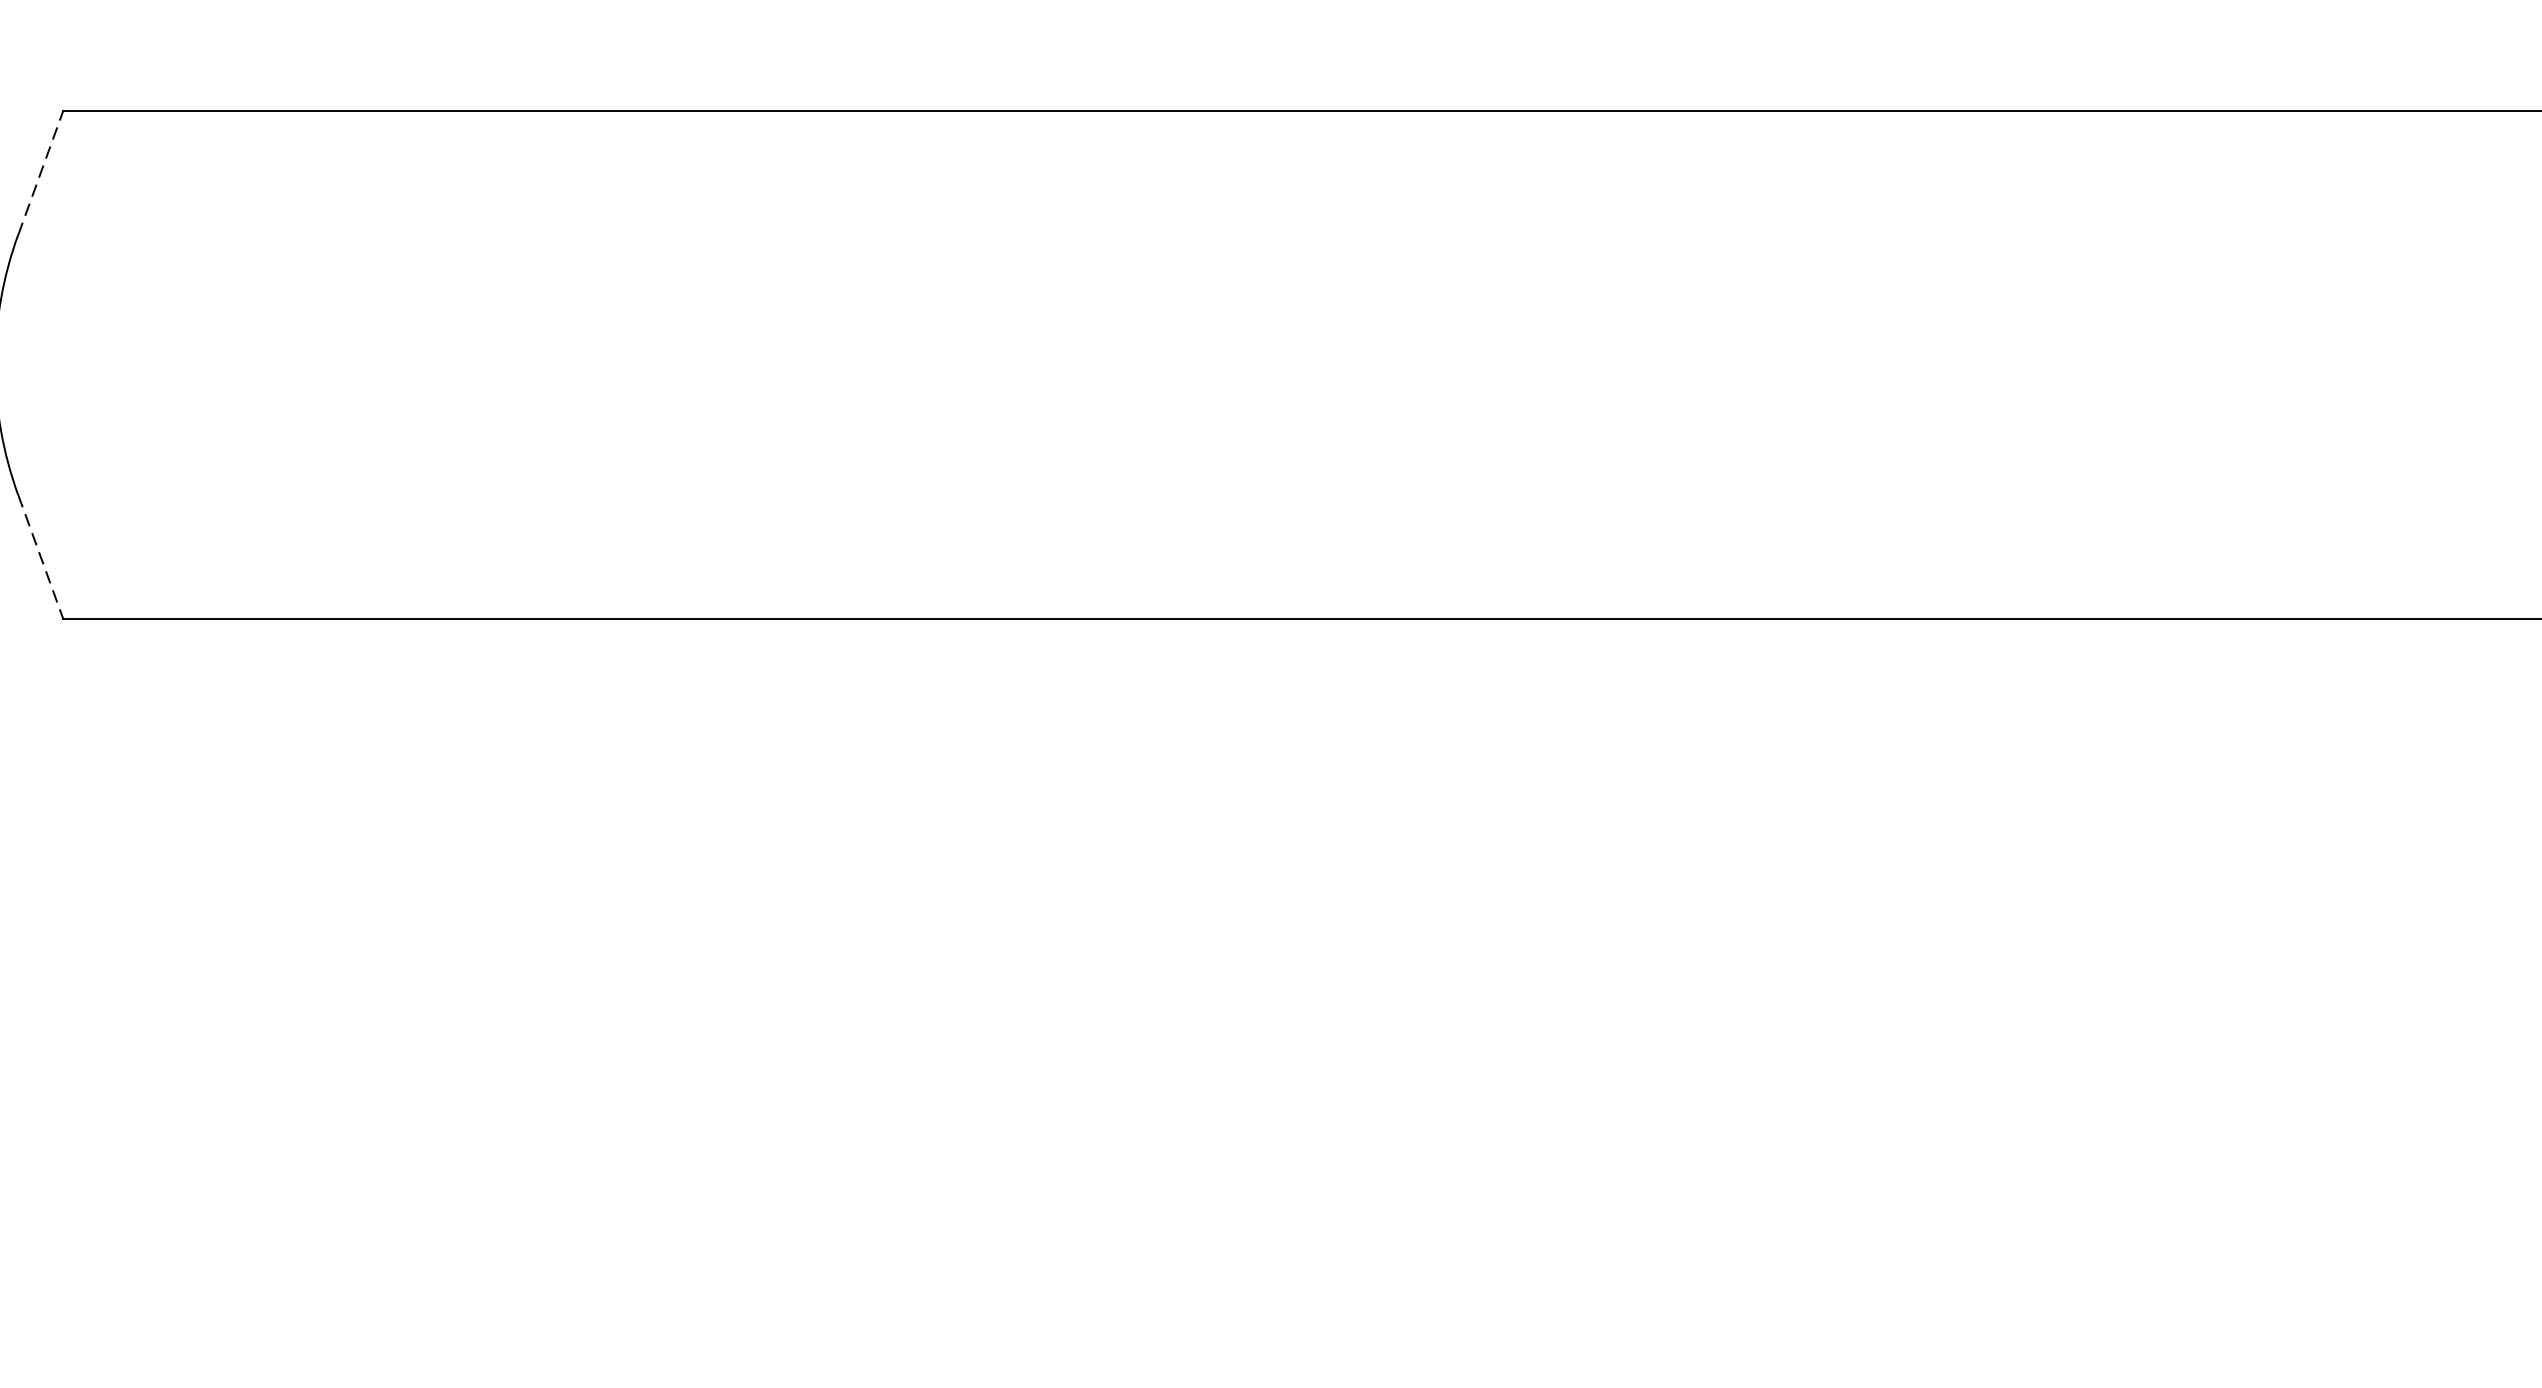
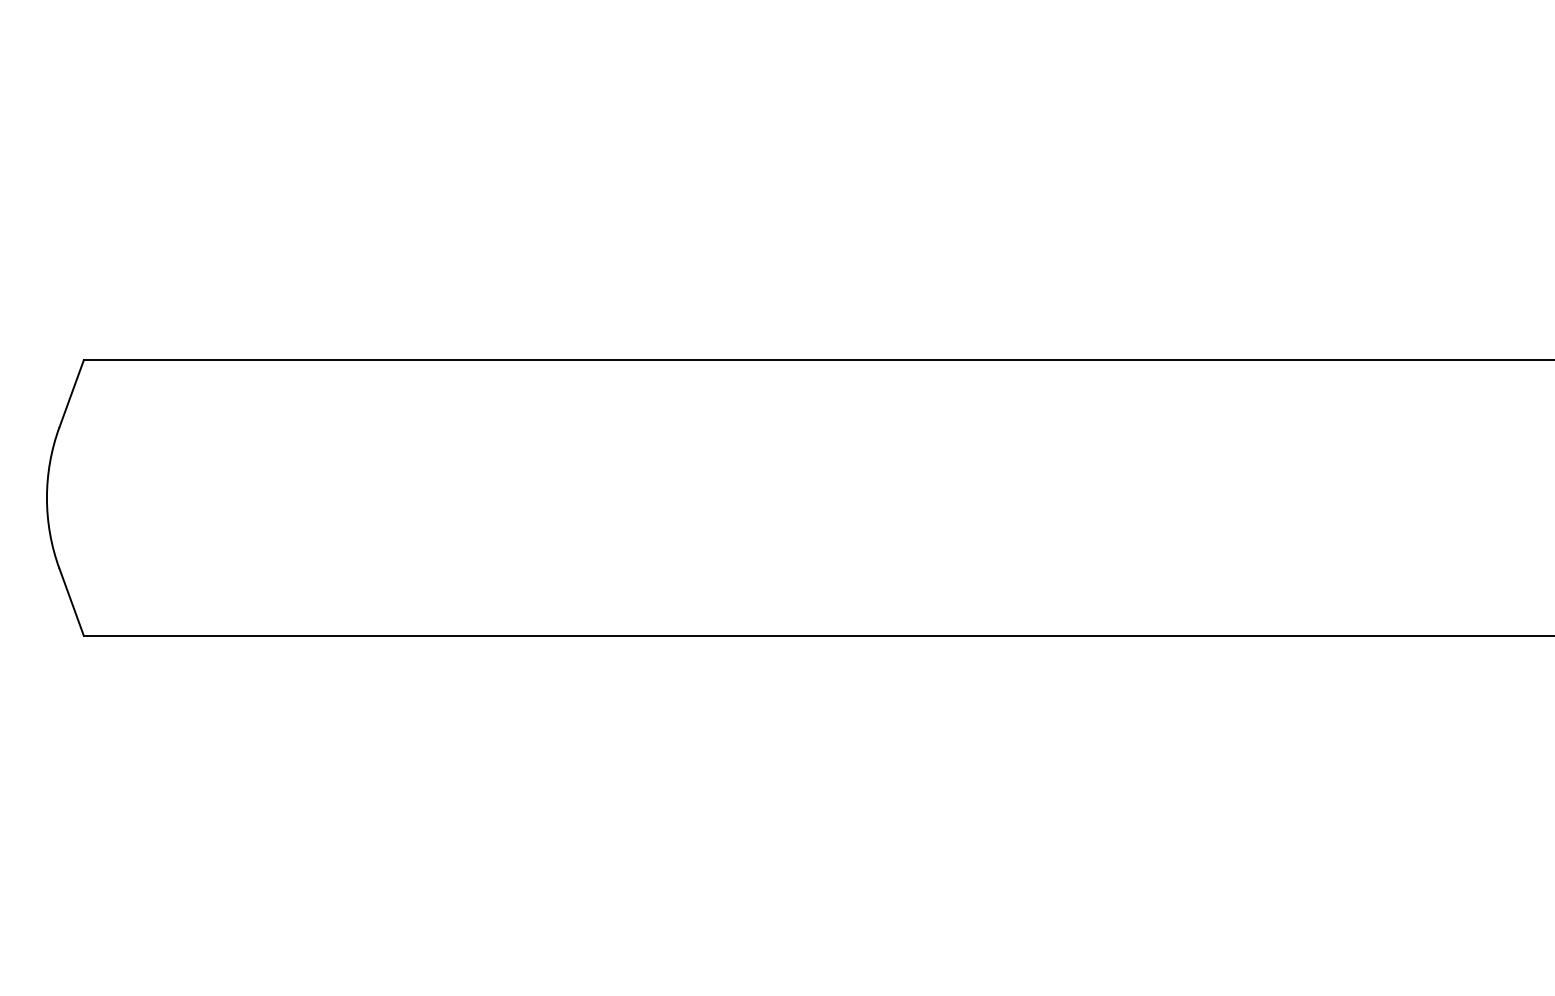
line: (40, 172) -> (71, 393), dashed -> solid
line: (40, 557) -> (71, 602), dashed -> solid

